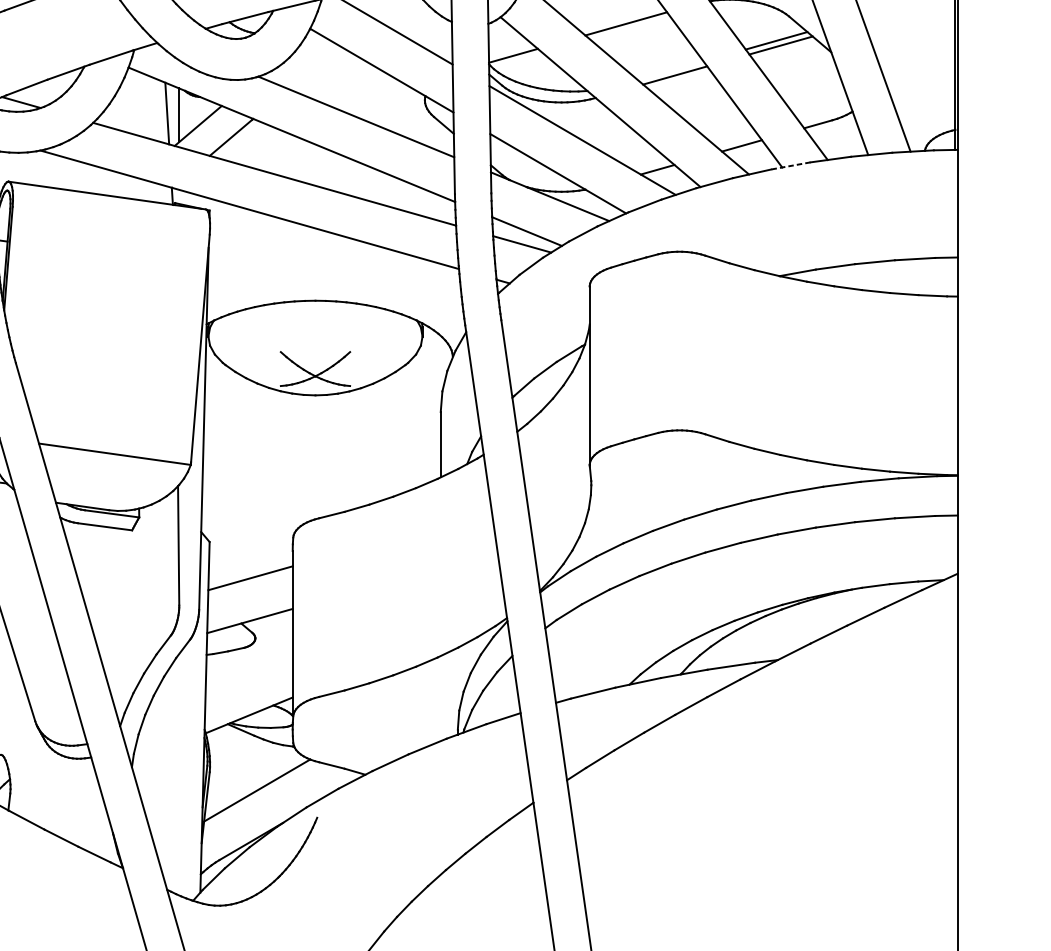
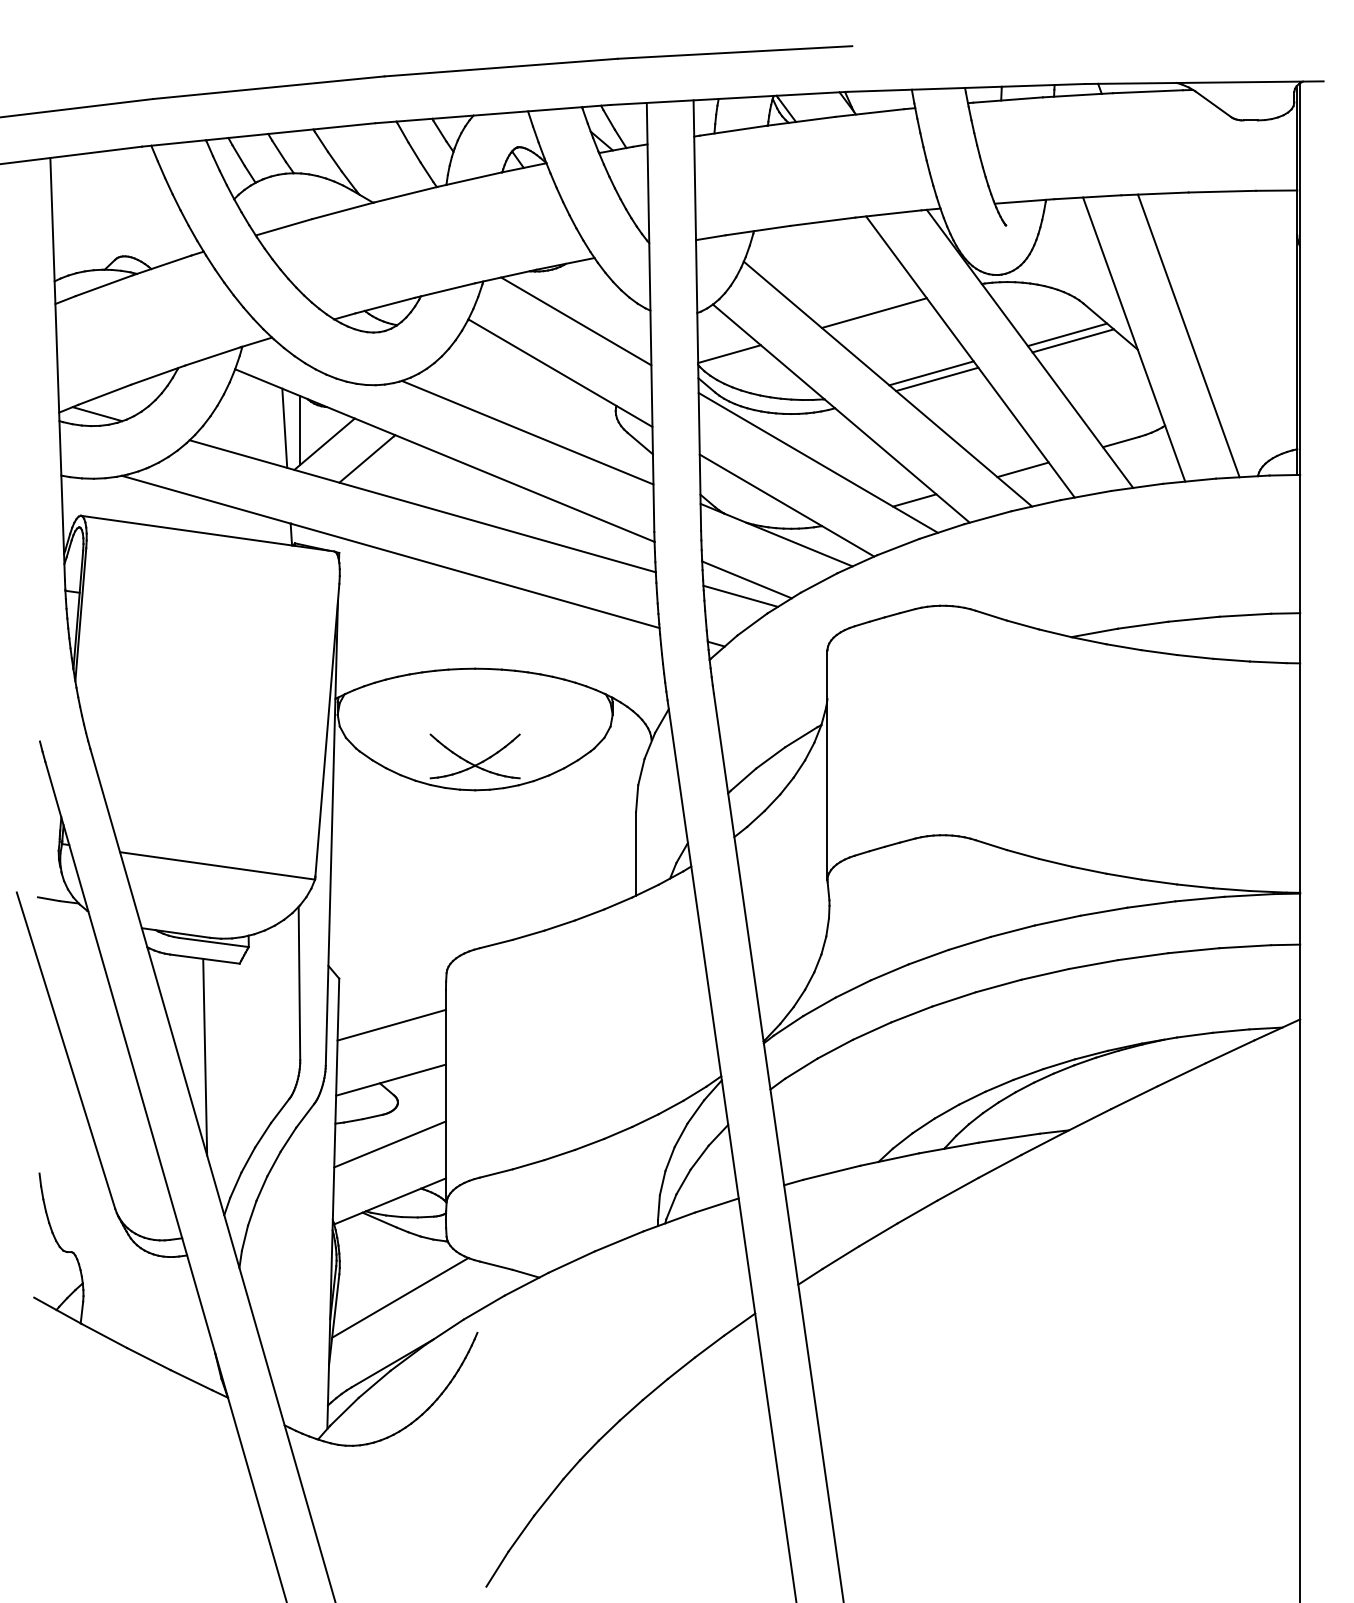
line: (670, 70) -> (931, 373), added
line: (790, 165) -> (1085, 495), dashed -> solid
line: (105, 602) -> (205, 1056), added
line: (248, 671) -> (389, 1144), added

